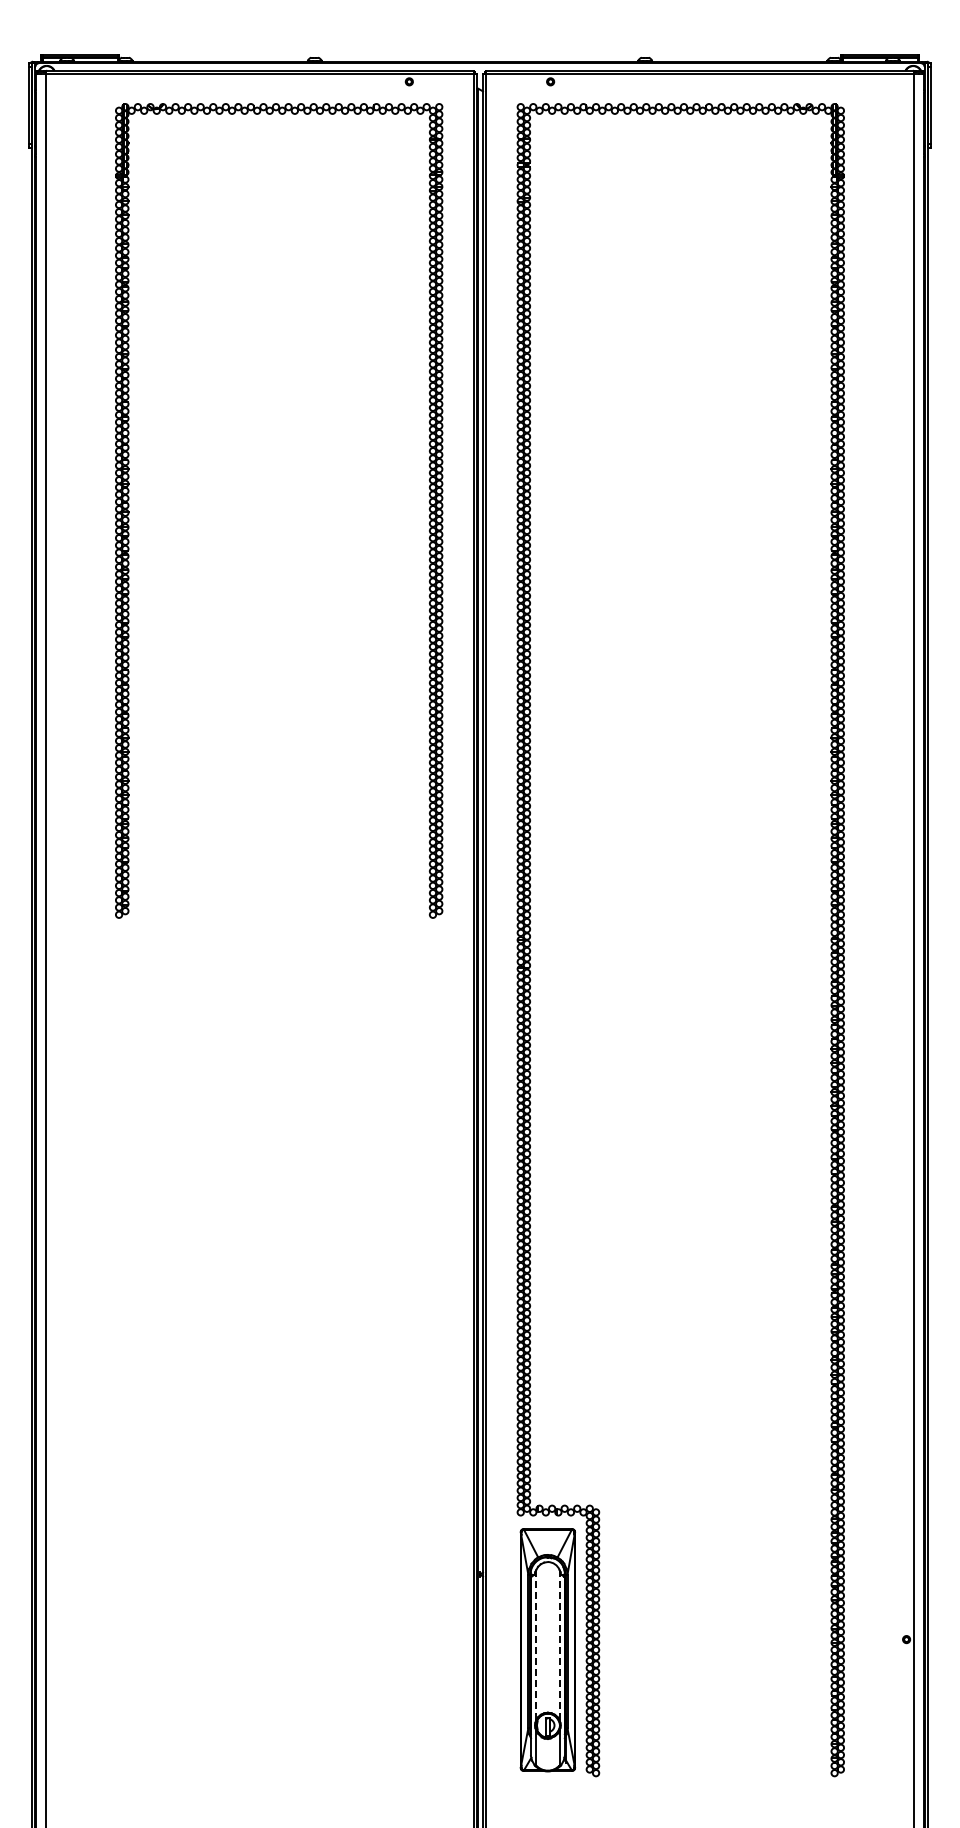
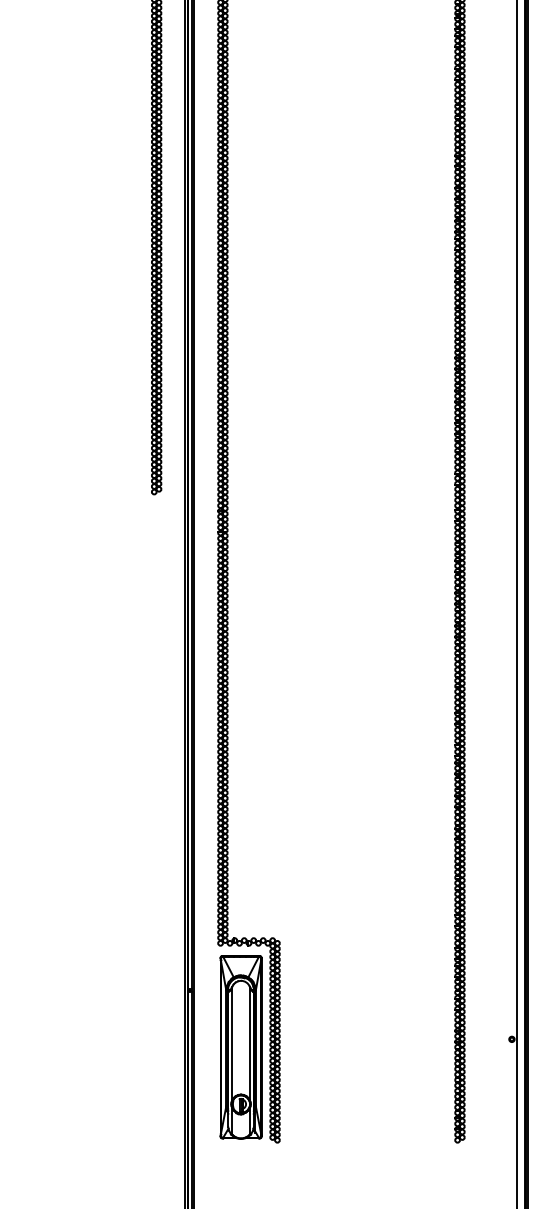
line: (536, 1644) -> (232, 1043), dashed -> solid
line: (559, 1645) -> (249, 1043), dashed -> solid

